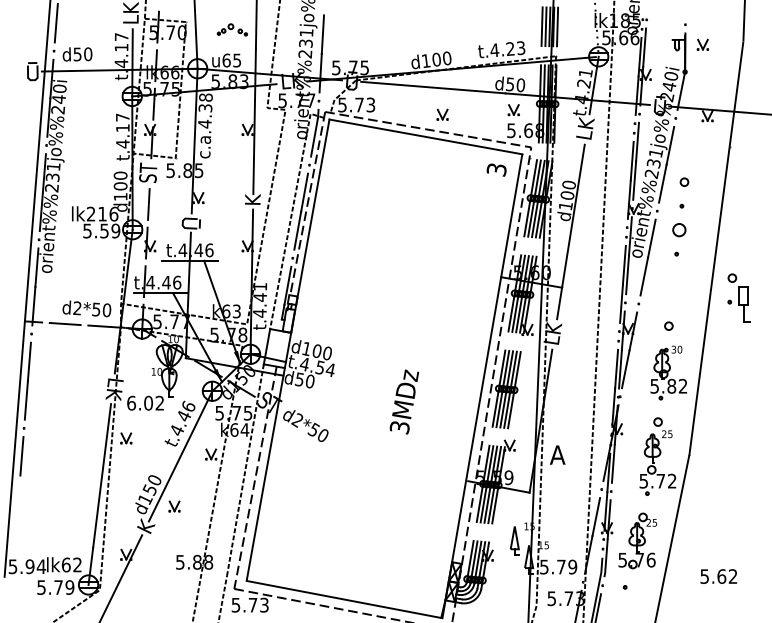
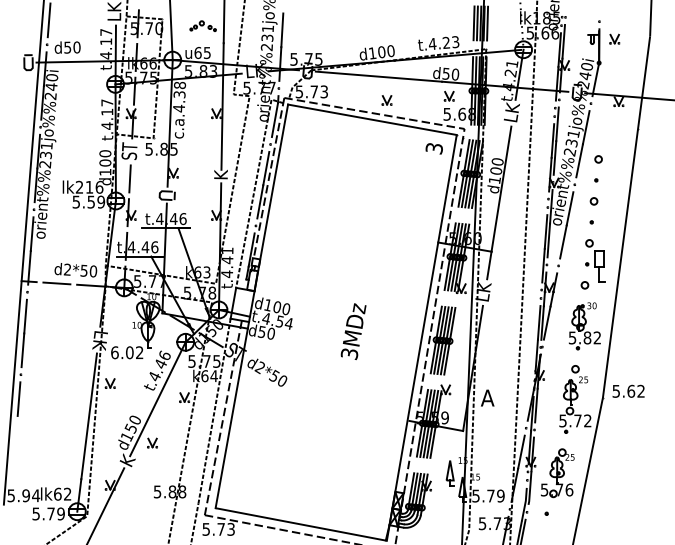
circle: (678, 230) -> (593, 201), size x0.62
part: (739, 297) -> (595, 260), moved
text: (404, 401) -> (353, 331), moved
text: (718, 575) -> (628, 390), moved

